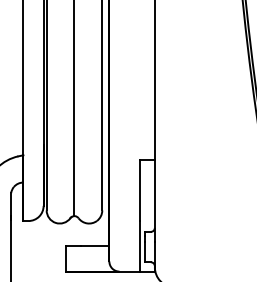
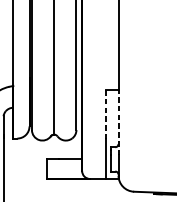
line: (139, 191) -> (106, 114), solid -> dashed
line: (154, 201) -> (118, 122), solid -> dashed

